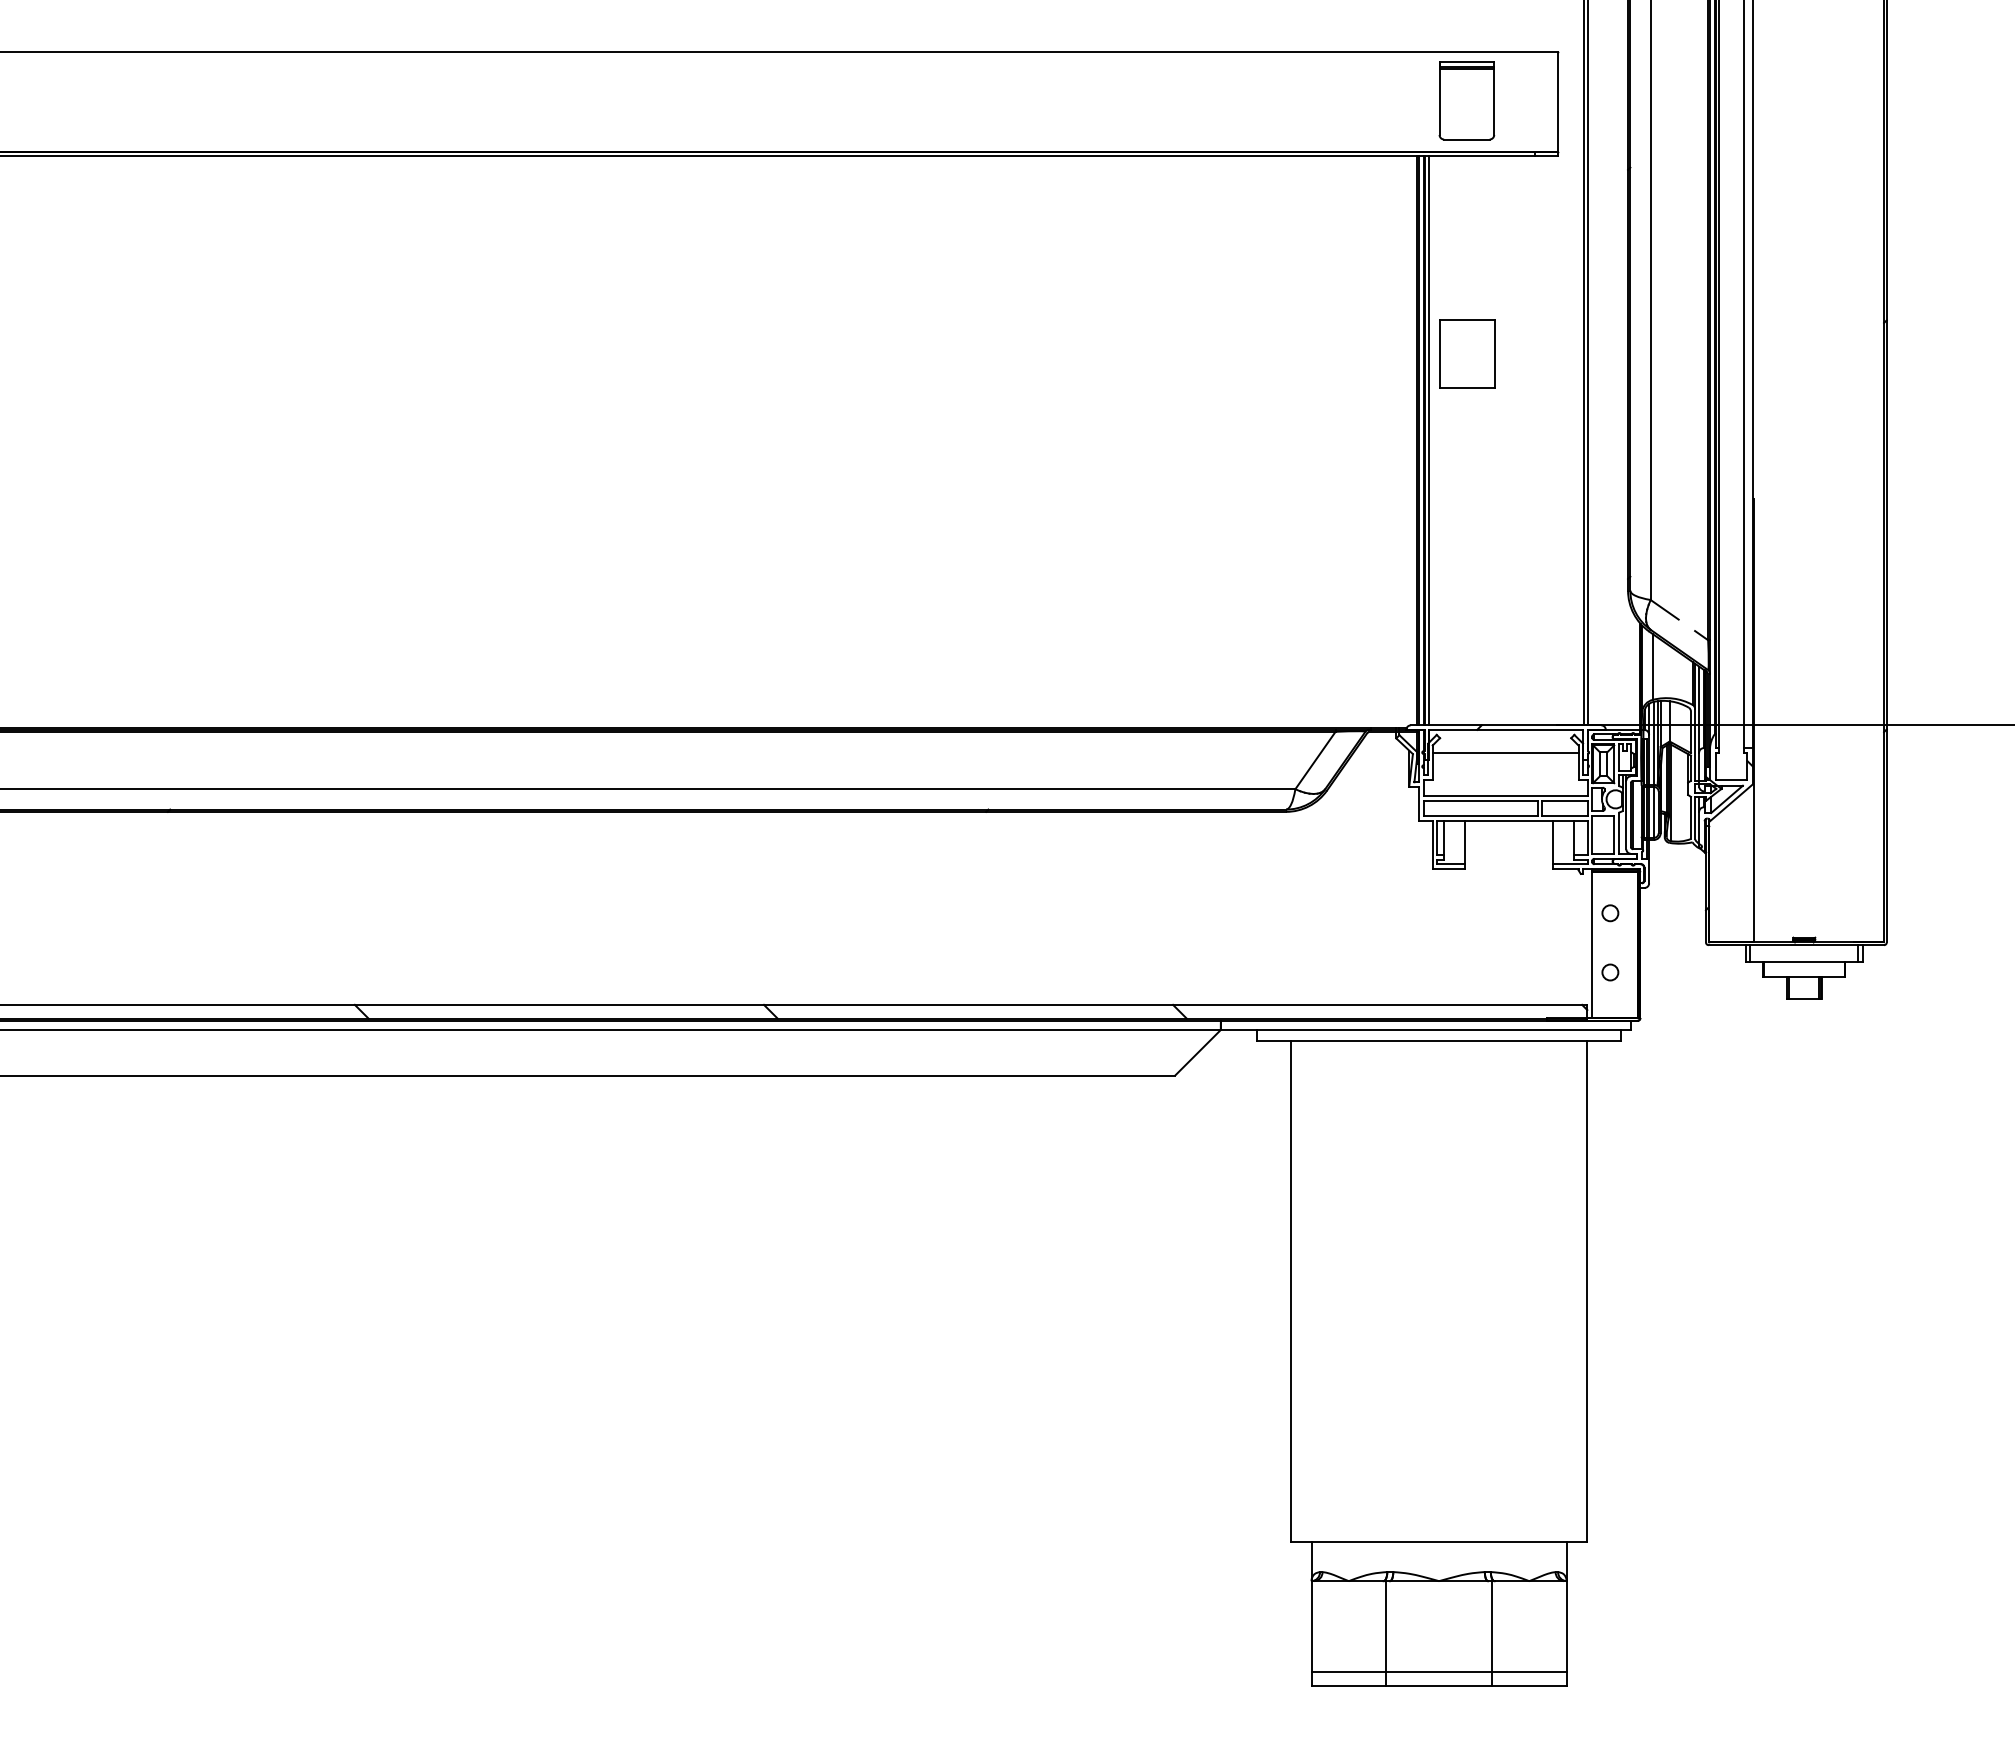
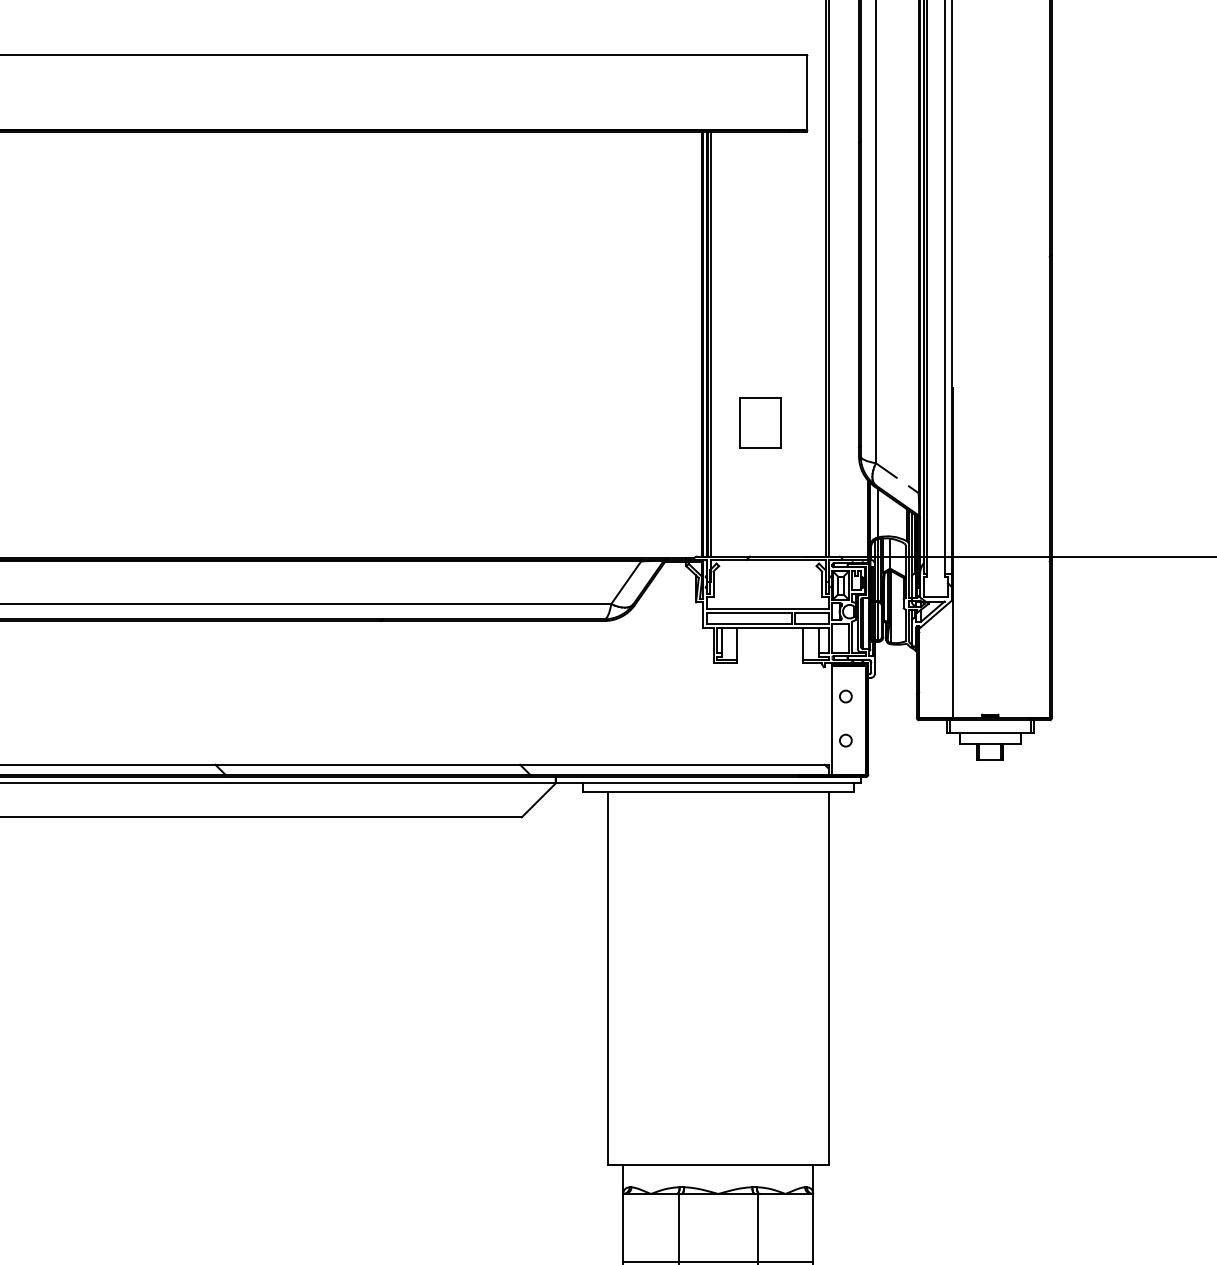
part: (1466, 100) -> (738, 91), removed
part: (1467, 353) -> (760, 422), moved
line: (1505, 752) -> (767, 576), removed

